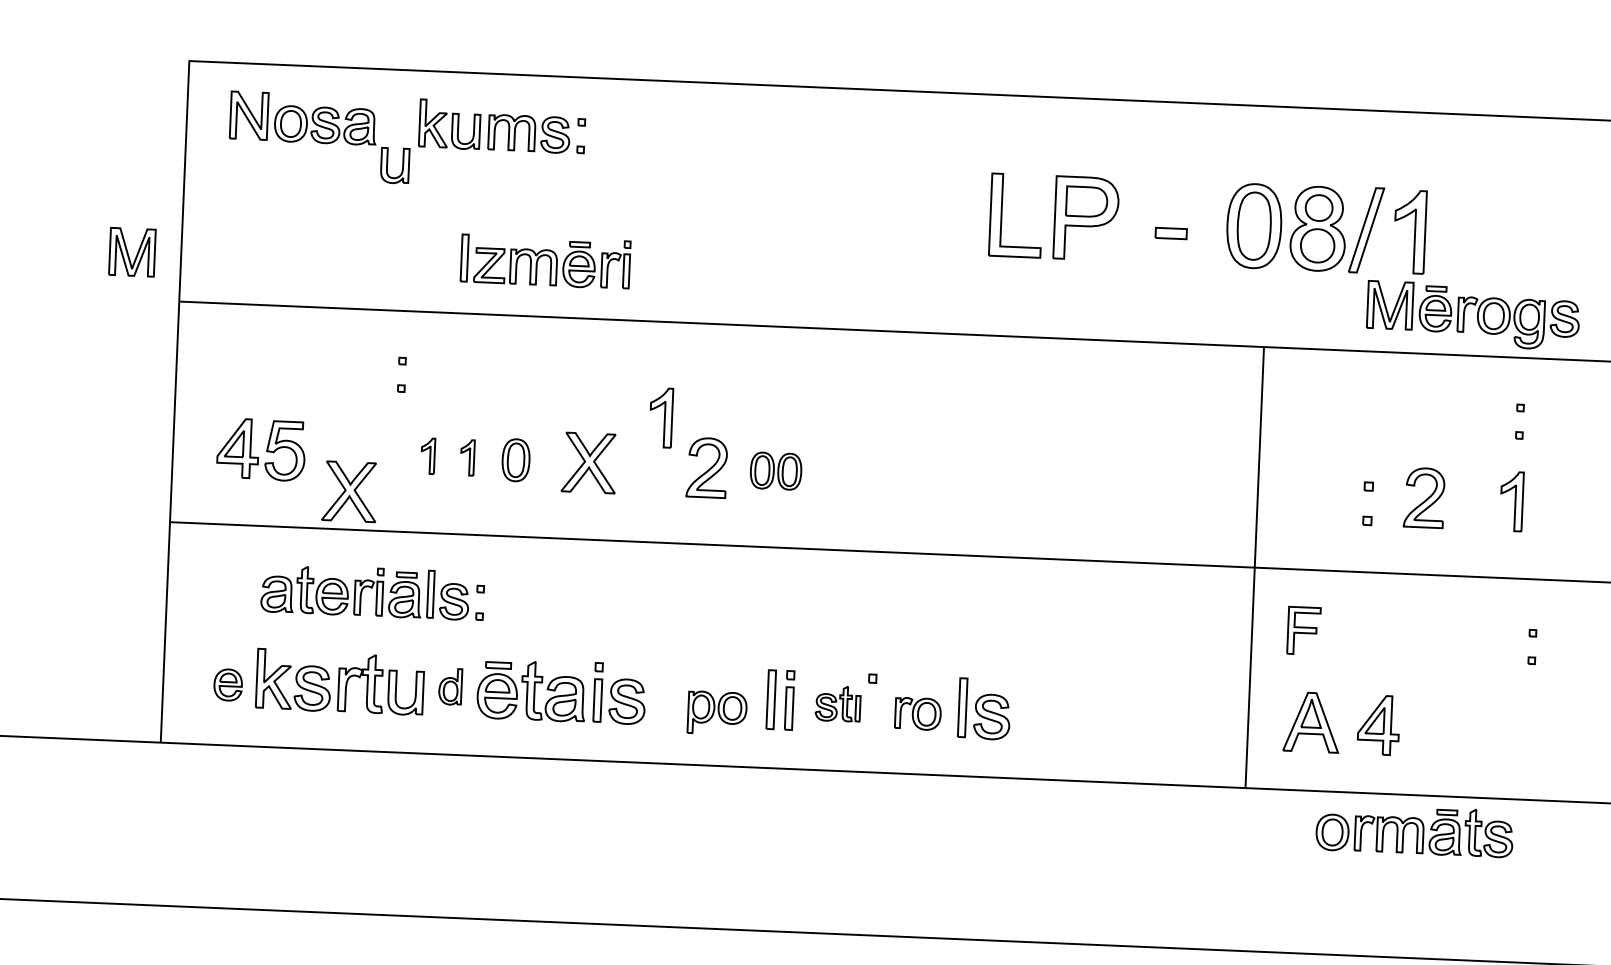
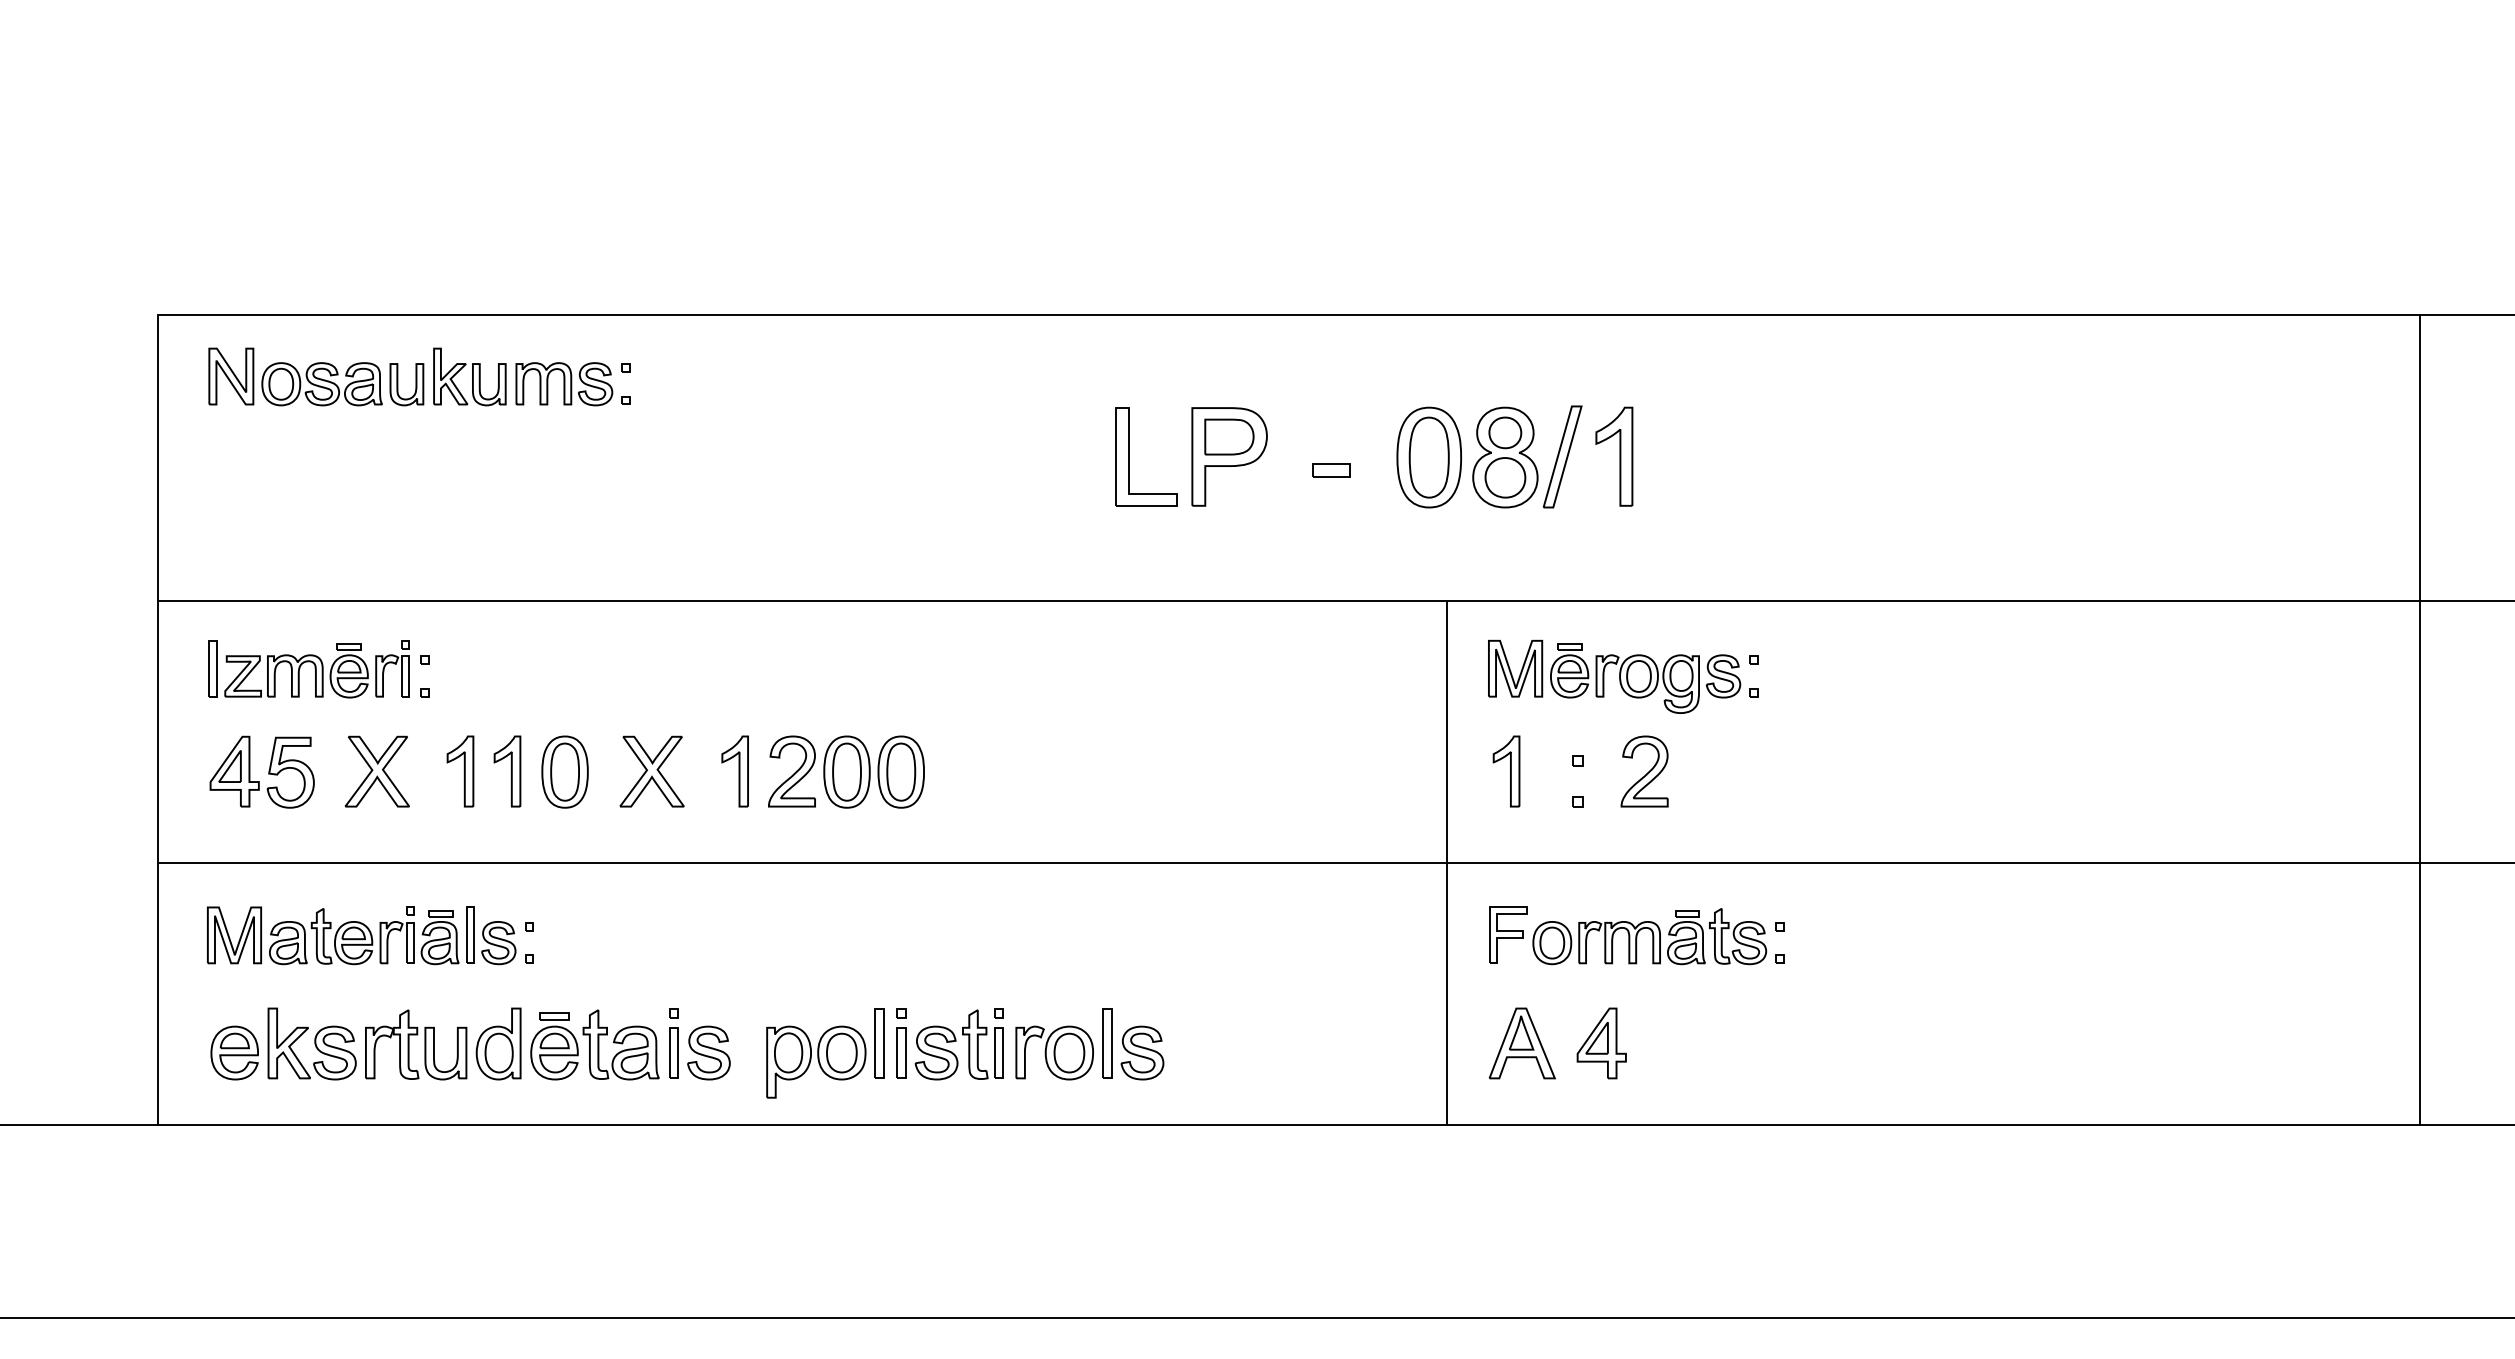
part: (388, 165) -> (398, 384), moved
part: (132, 252) -> (234, 935), moved
part: (550, 261) -> (314, 668), moved
part: (1473, 315) -> (1614, 676), moved
part: (660, 417) -> (734, 771), moved
part: (428, 456) -> (460, 771), size x1.67
part: (467, 457) -> (507, 771), size x1.67
part: (515, 459) -> (564, 771), size x1.43
part: (775, 470) -> (873, 771), size x1.67
part: (349, 491) -> (377, 771), moved
part: (1511, 501) -> (1506, 771), moved
part: (228, 684) -> (234, 1052), size x1.43
part: (450, 686) -> (498, 1043), size x1.67
part: (837, 703) -> (958, 1044), size x1.67
part: (717, 712) -> (816, 1061), size x1.43
part: (917, 713) -> (1054, 1052), size x1.43
part: (1414, 830) -> (1649, 936), moved

